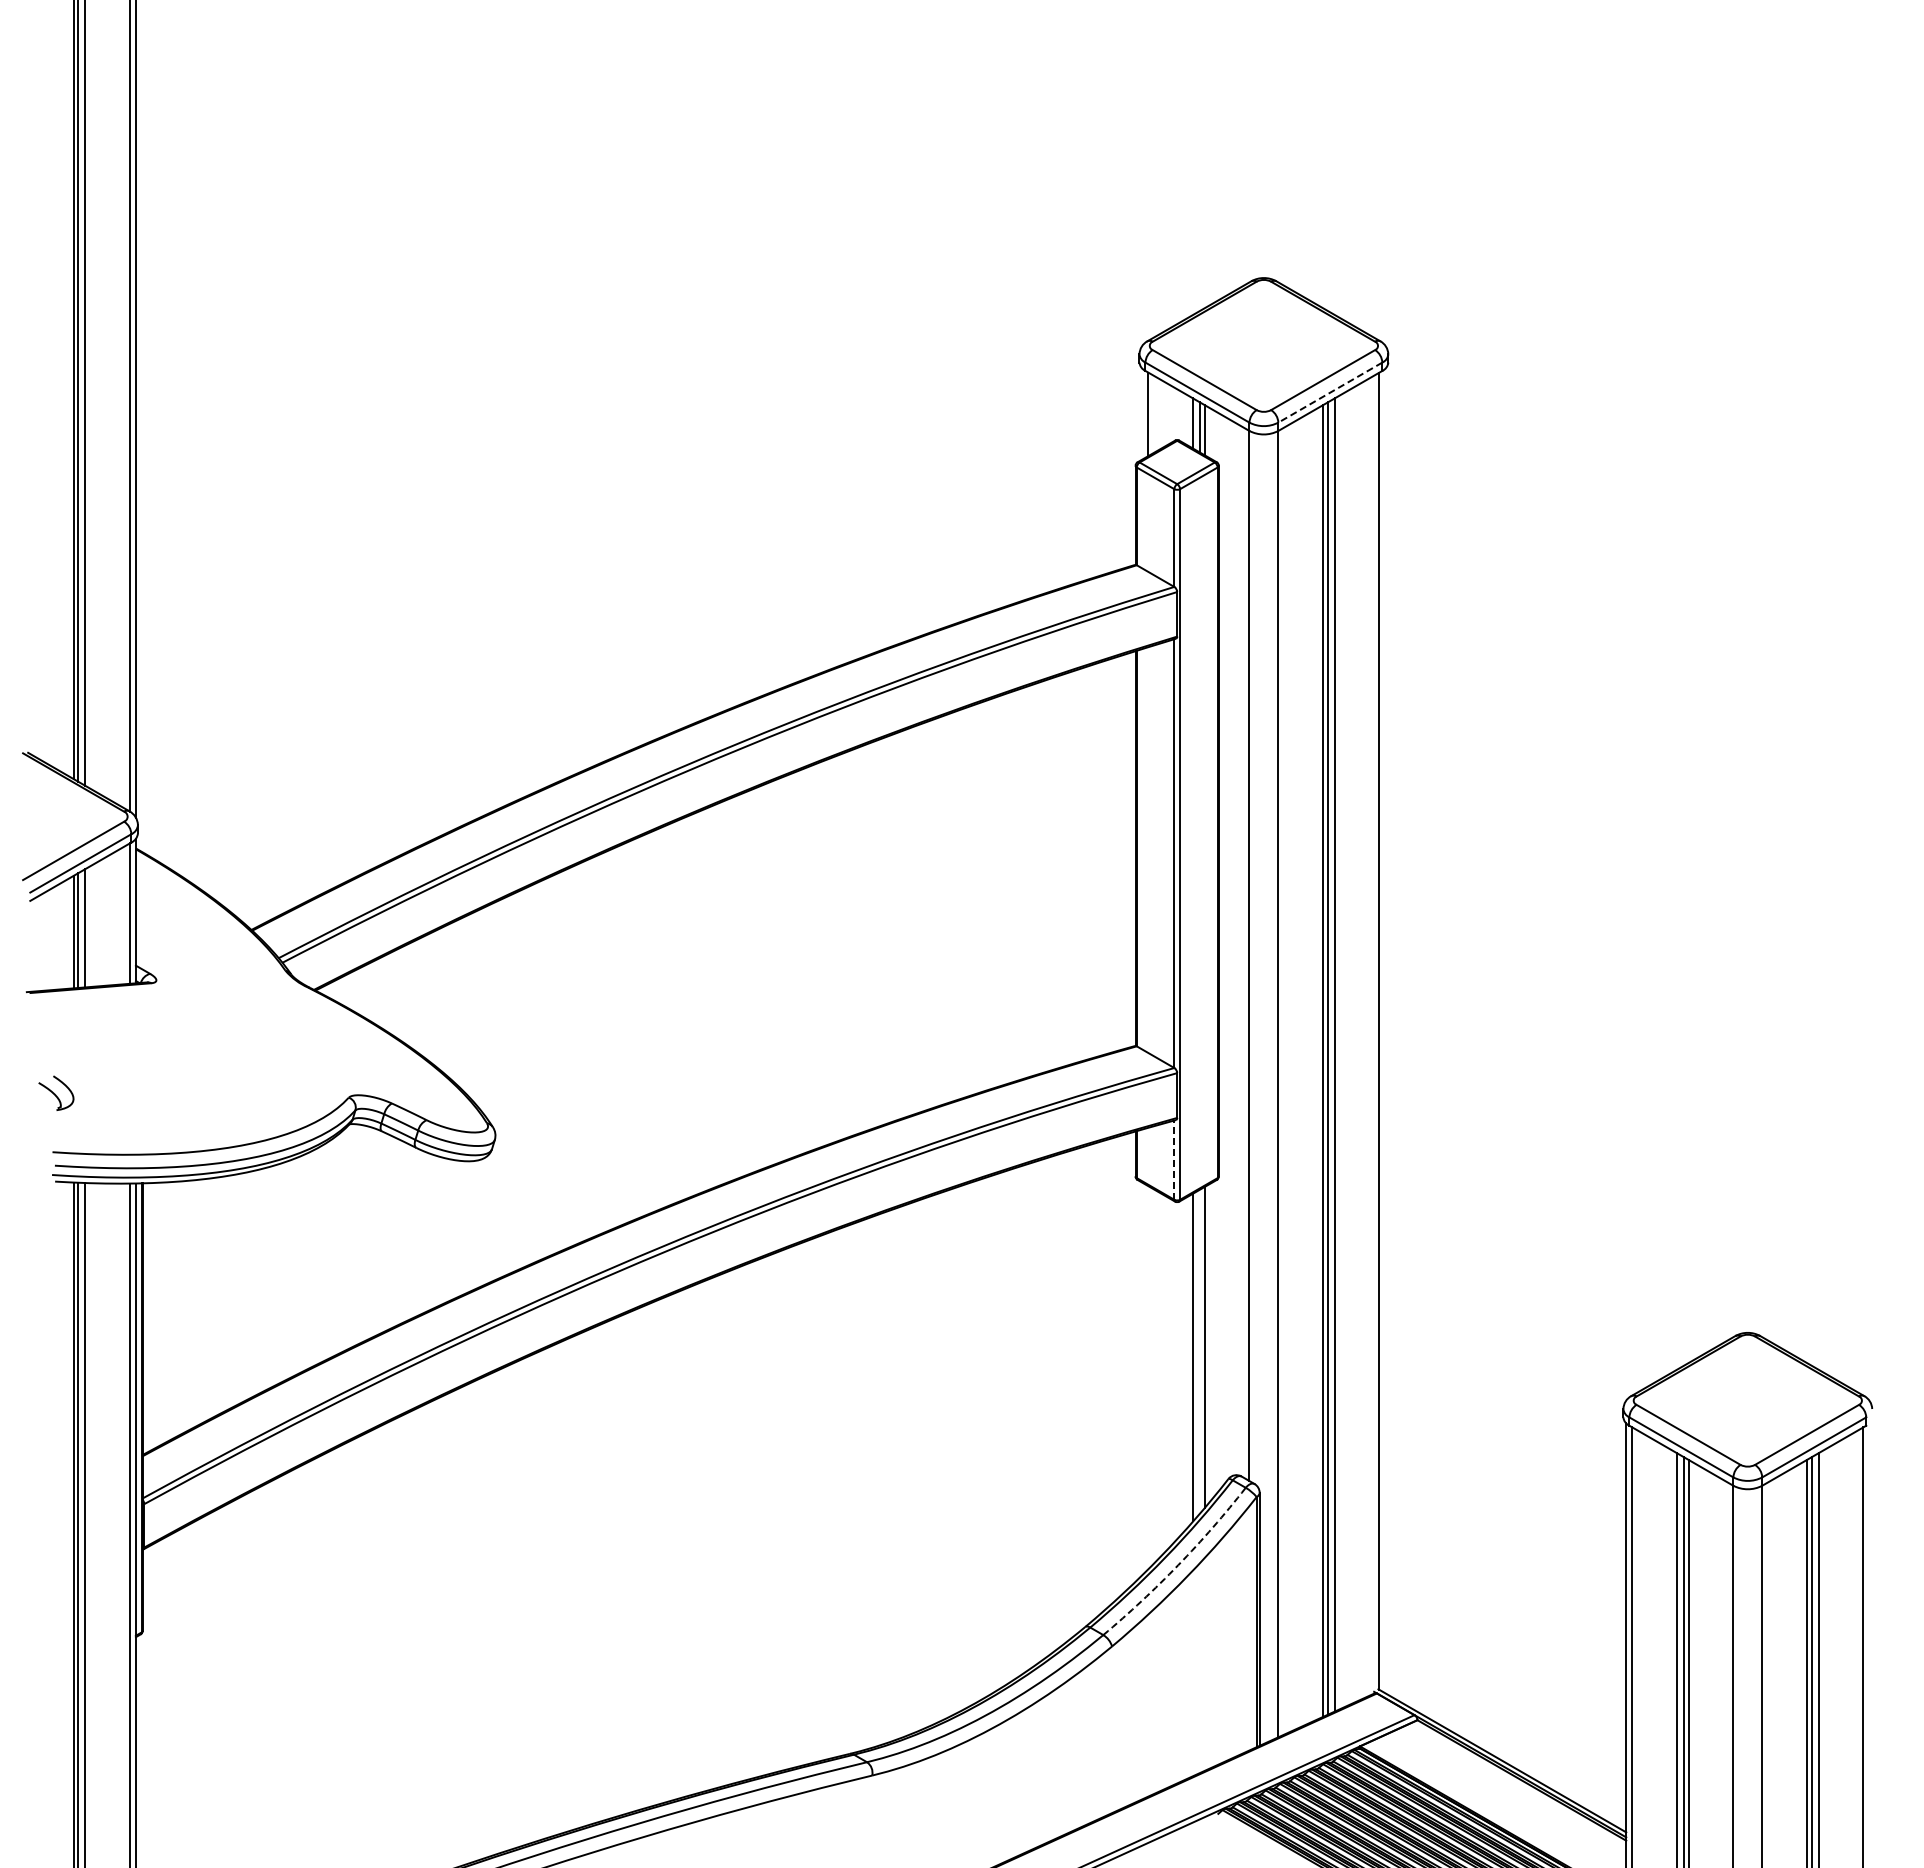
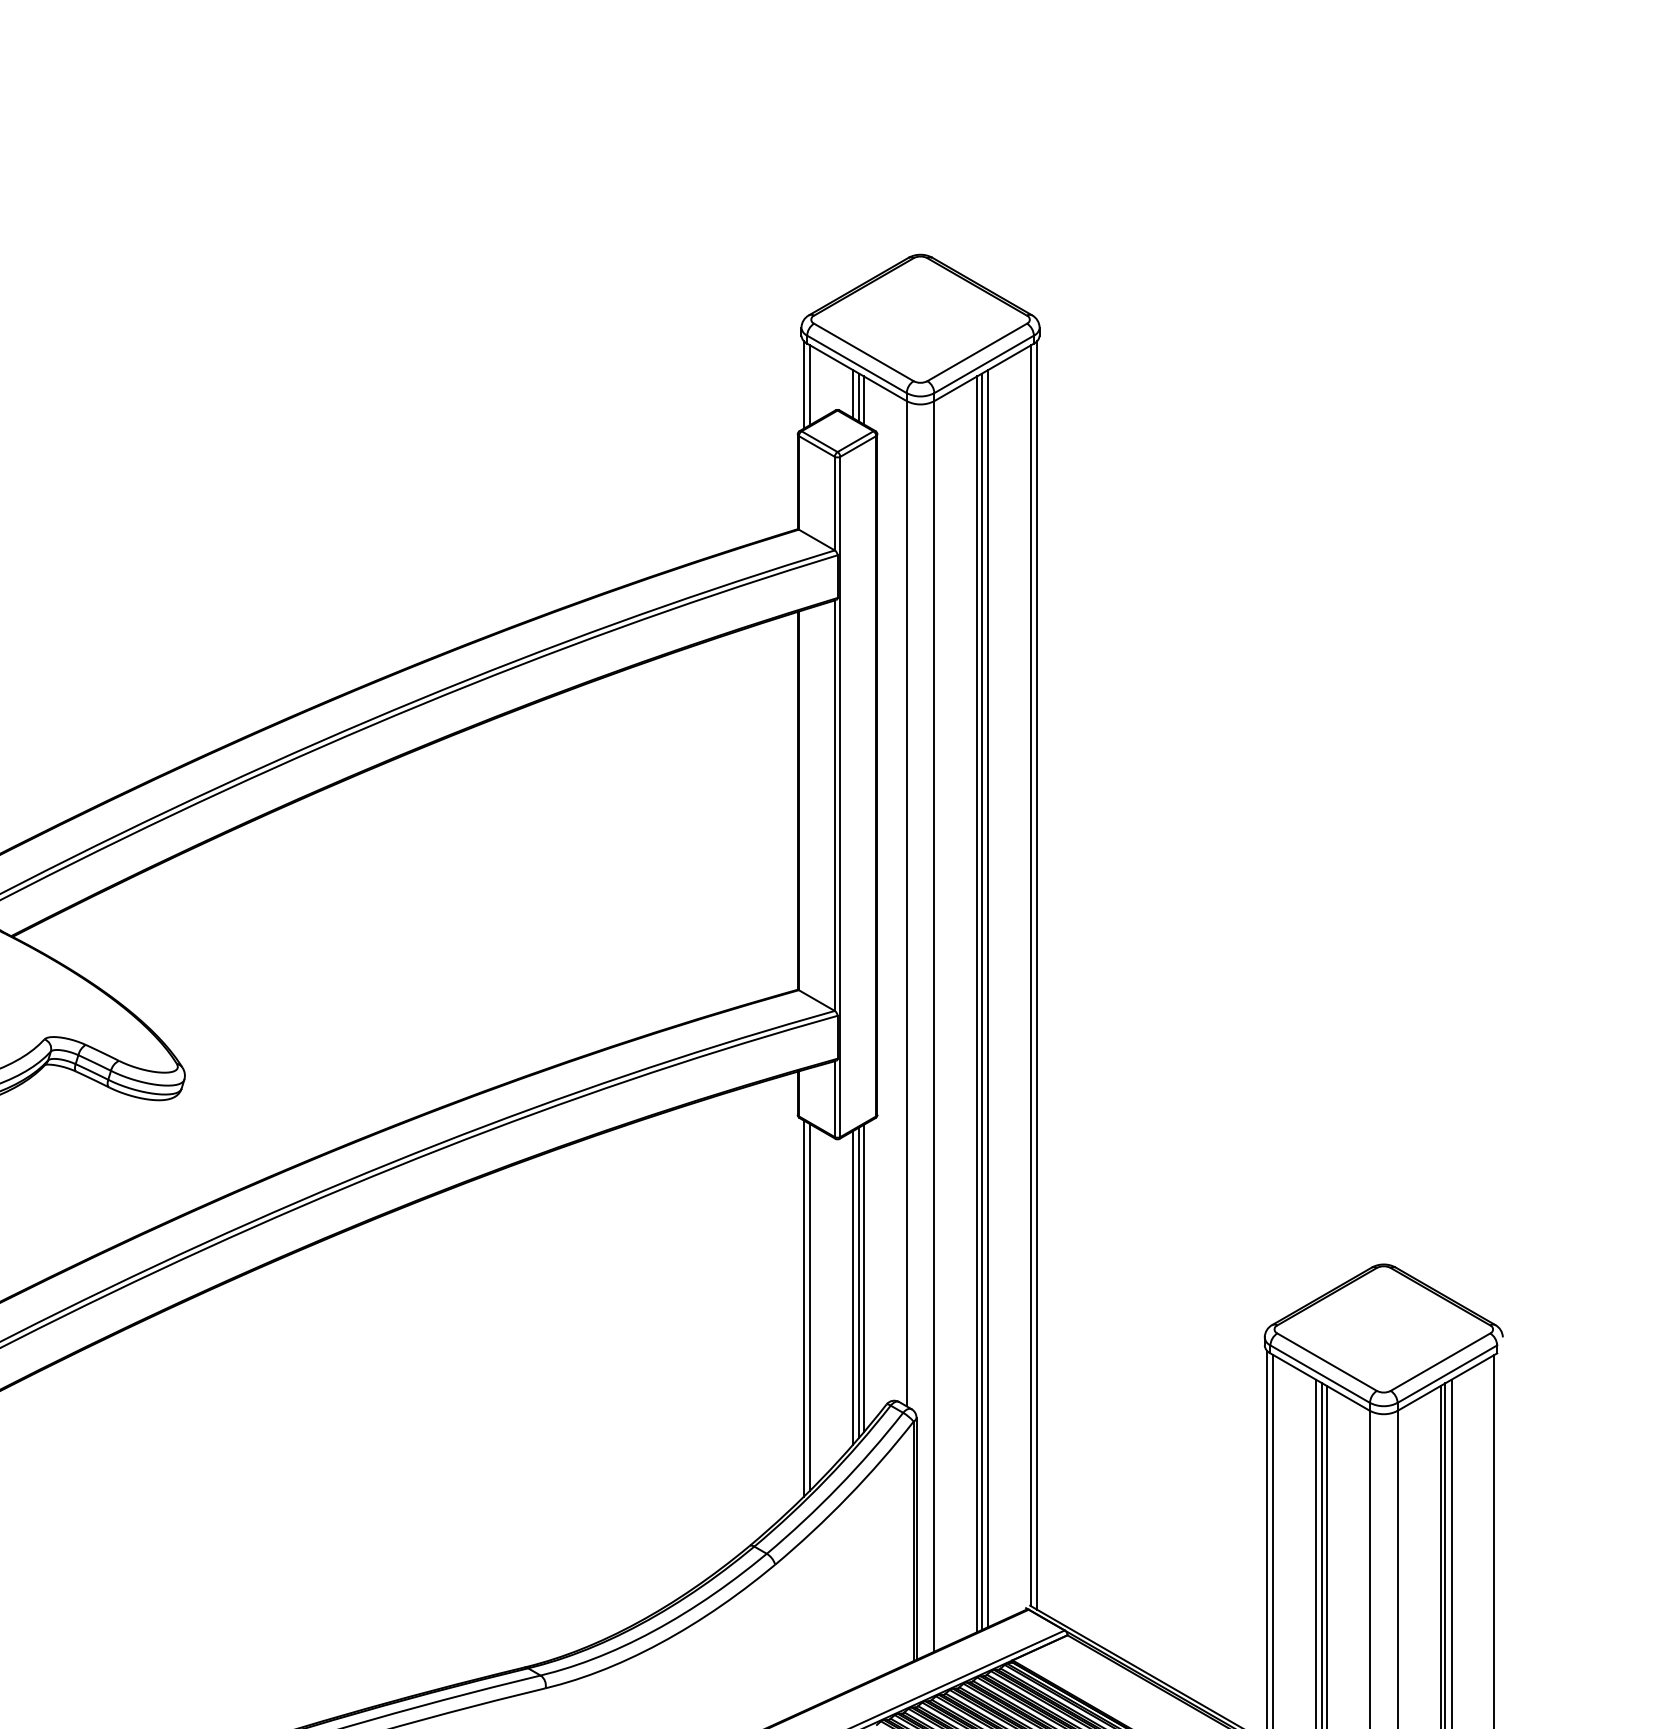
line: (1329, 392) -> (983, 364), dashed -> solid
line: (1142, 413) -> (804, 384), added
line: (1385, 1030) -> (1036, 975), added
line: (1174, 1160) -> (834, 1099), dashed -> solid
line: (1199, 1351) -> (858, 1282), added
line: (1148, 1377) -> (810, 1307), added
line: (1142, 1378) -> (804, 1308), added
arc: (1178, 1565) -> (838, 1487), dashed -> solid

